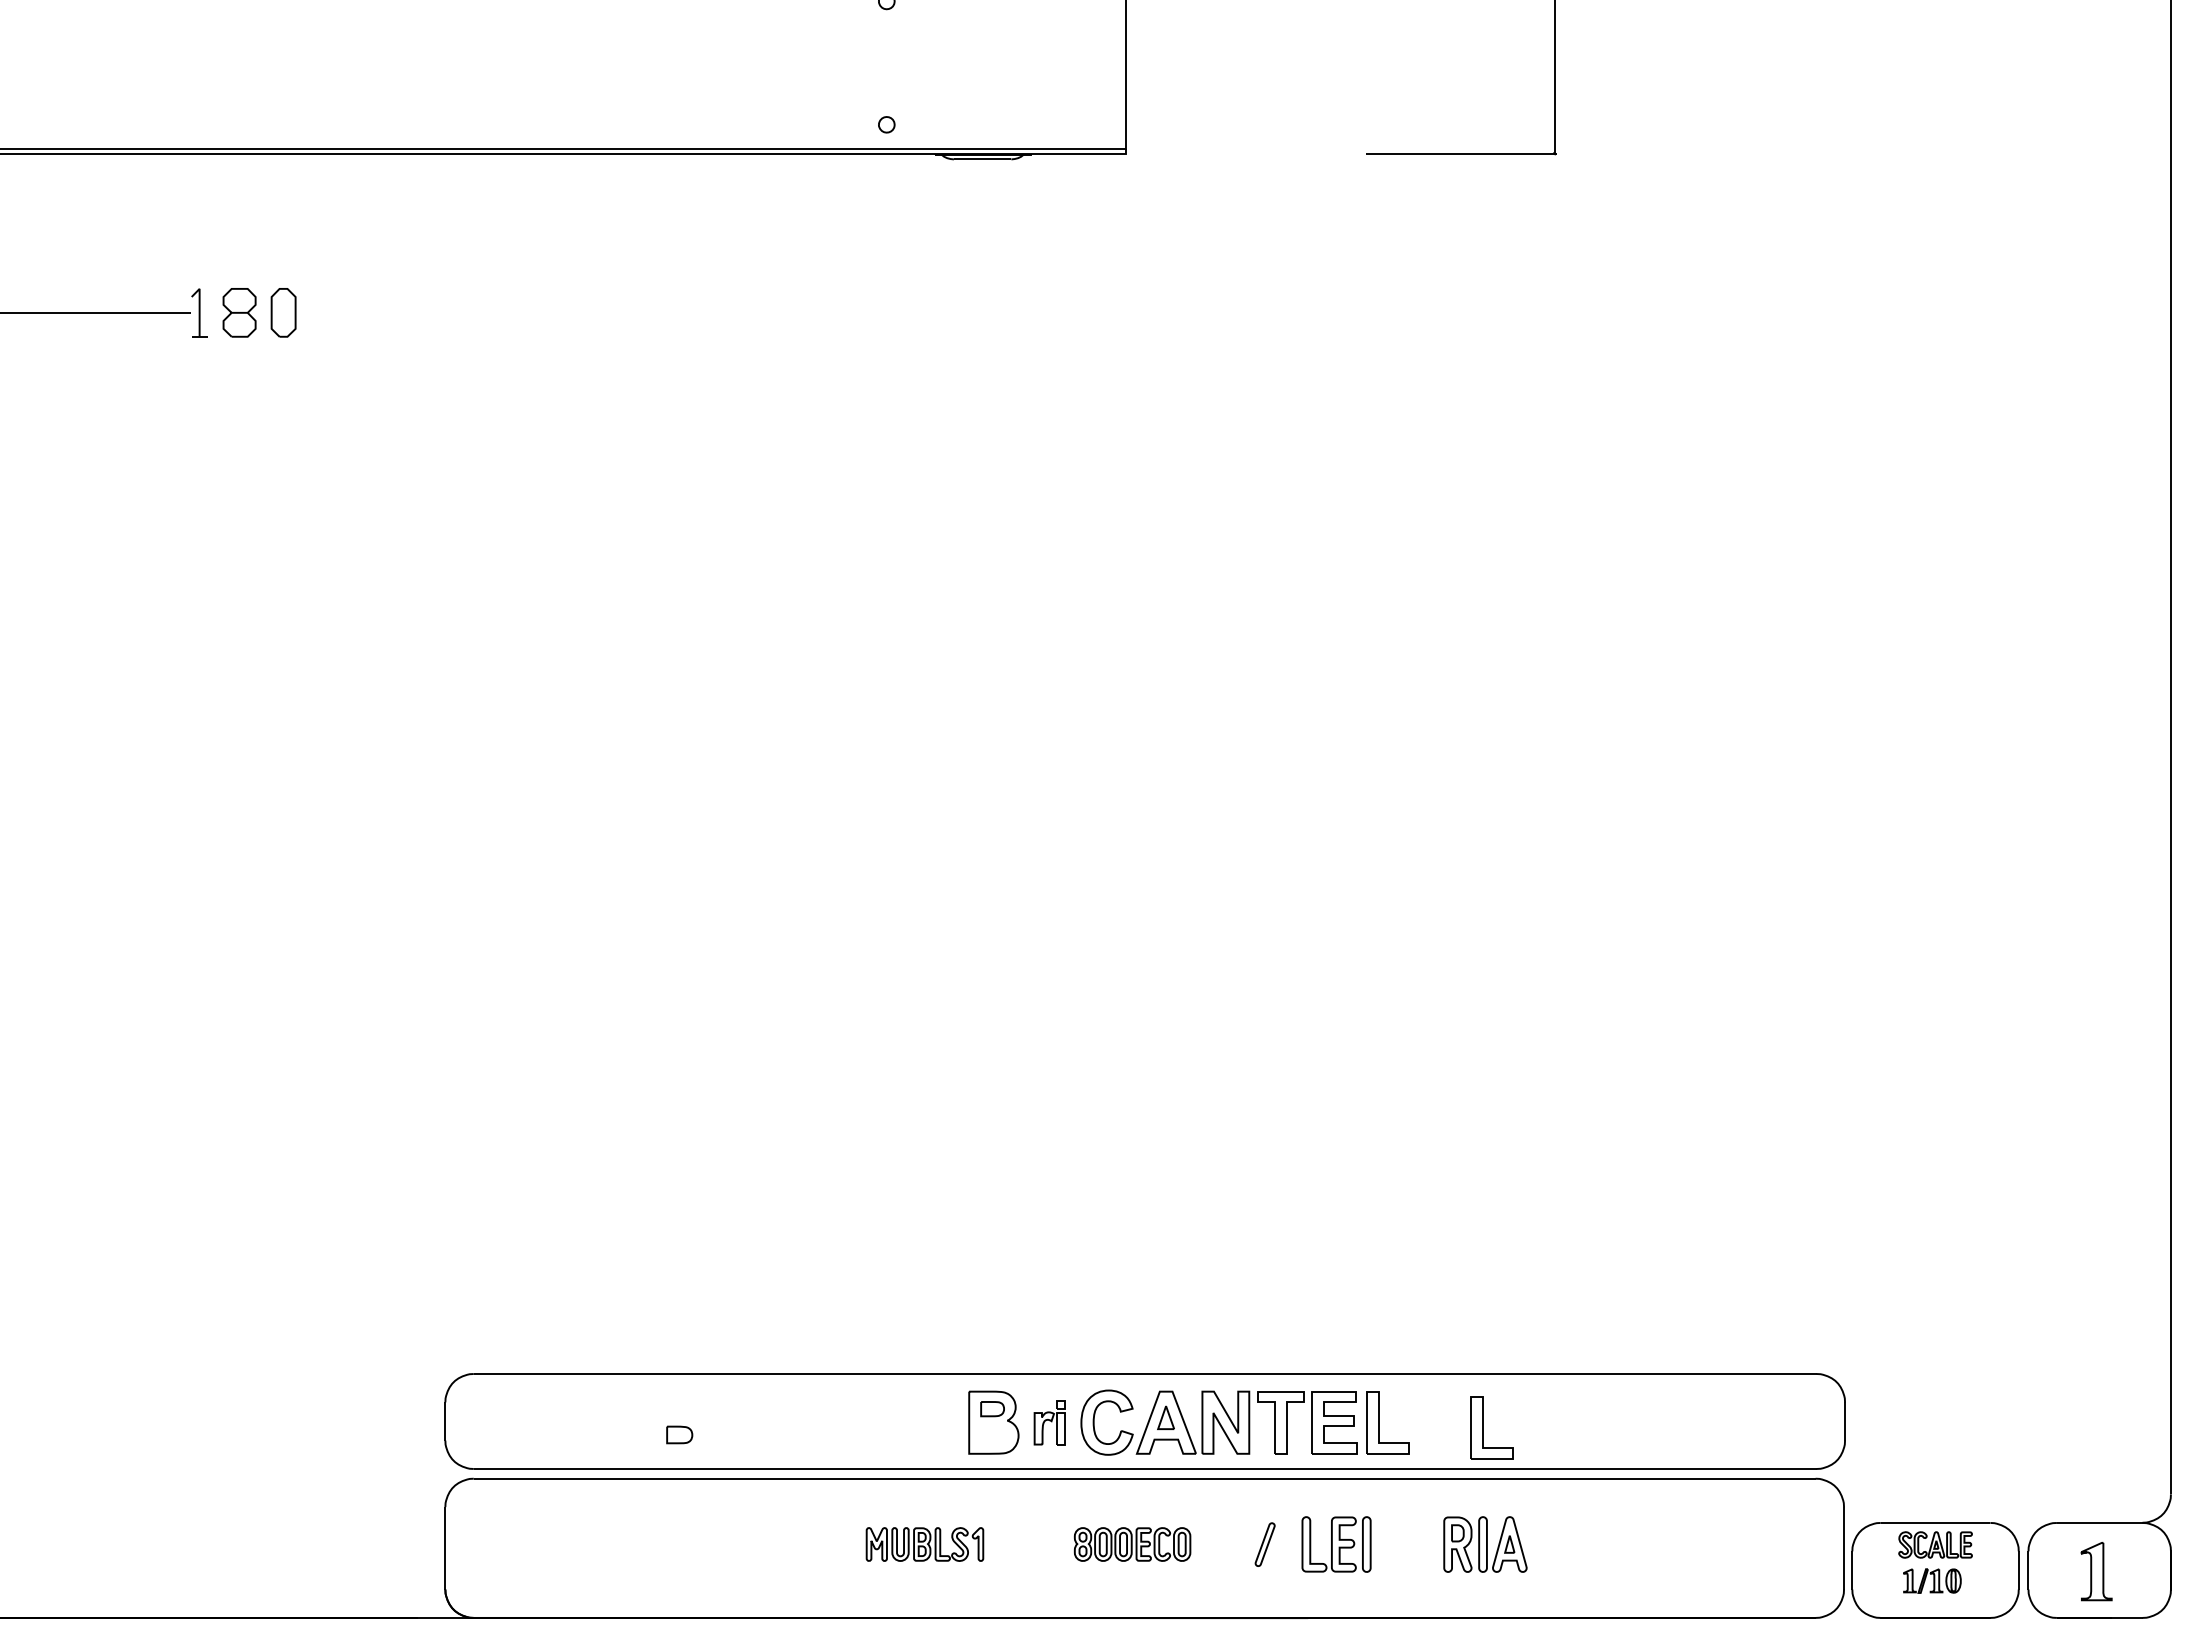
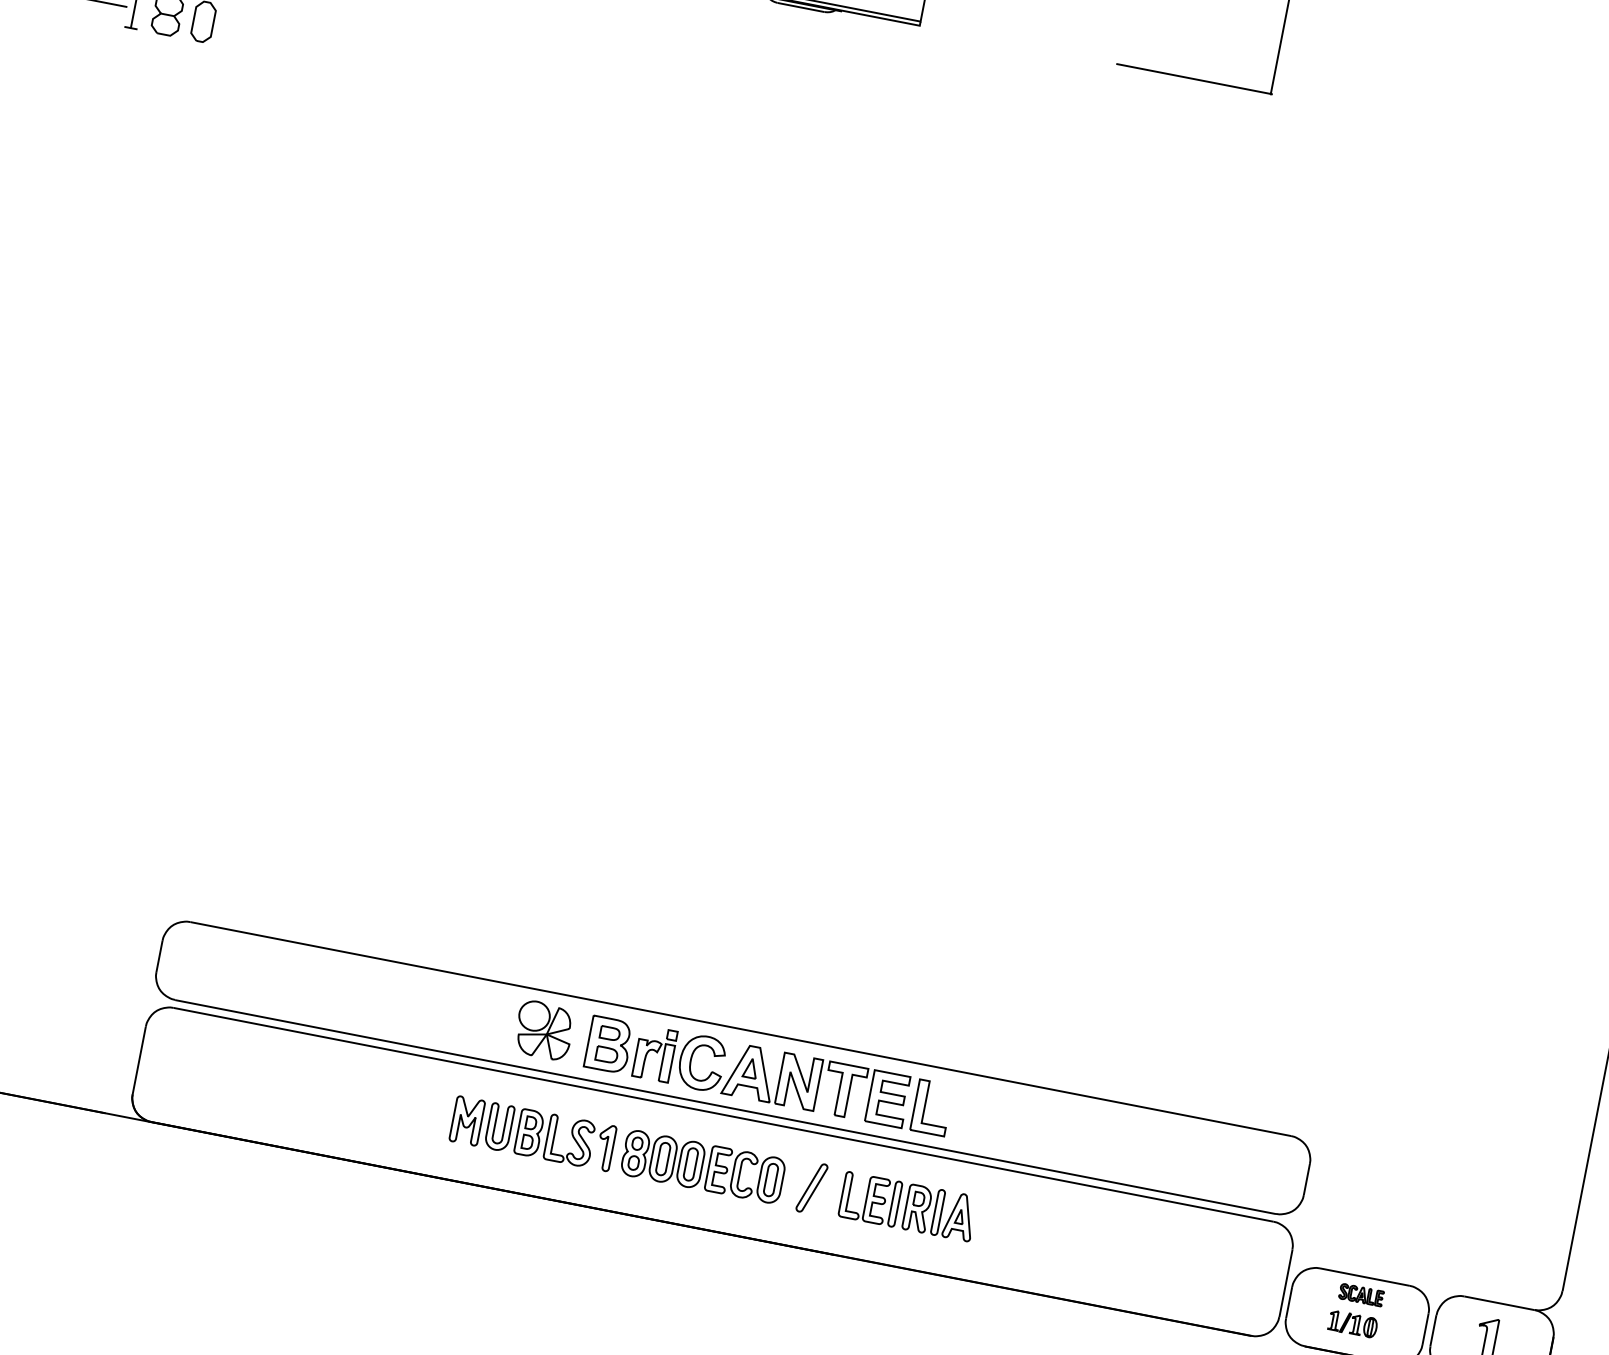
part: (914, 1420) -> (544, 1030), added
part: (1049, 1422) -> (654, 1053), size x1.43
part: (1483, 1427) -> (1009, 1126), removed
part: (679, 1434) -> (606, 1054), moved
part: (924, 1544) -> (532, 1133), size x1.67
part: (1132, 1544) -> (703, 1166), size x1.67
part: (1264, 1544) -> (811, 1187), size x1.43
part: (1485, 1544) -> (940, 1212), moved
part: (1935, 1544) -> (1361, 1294), size x0.71

